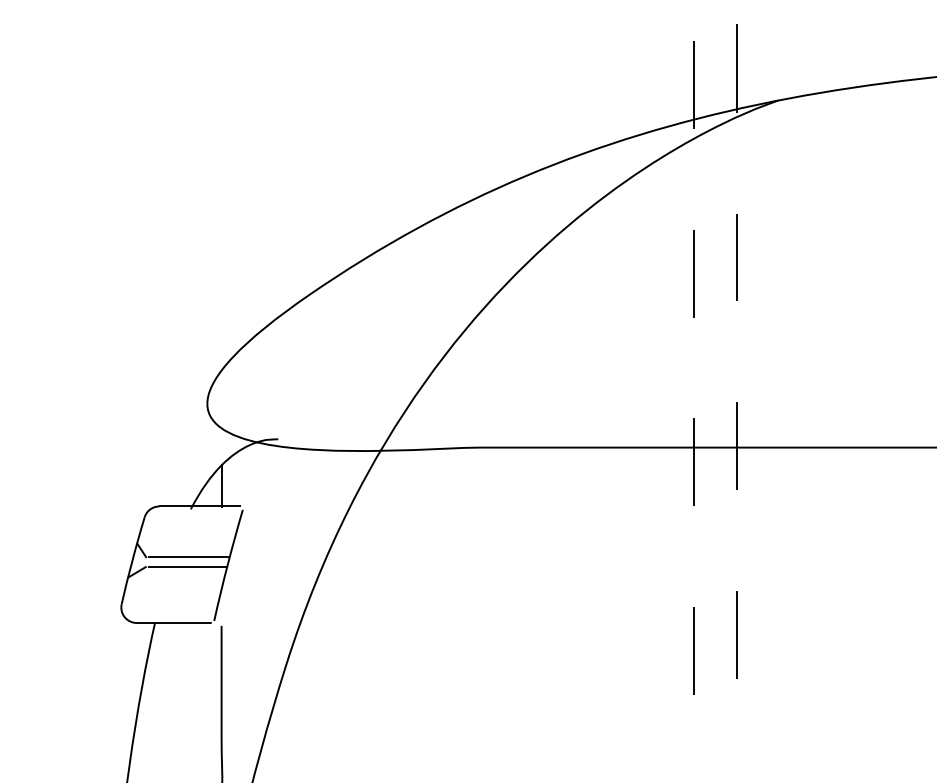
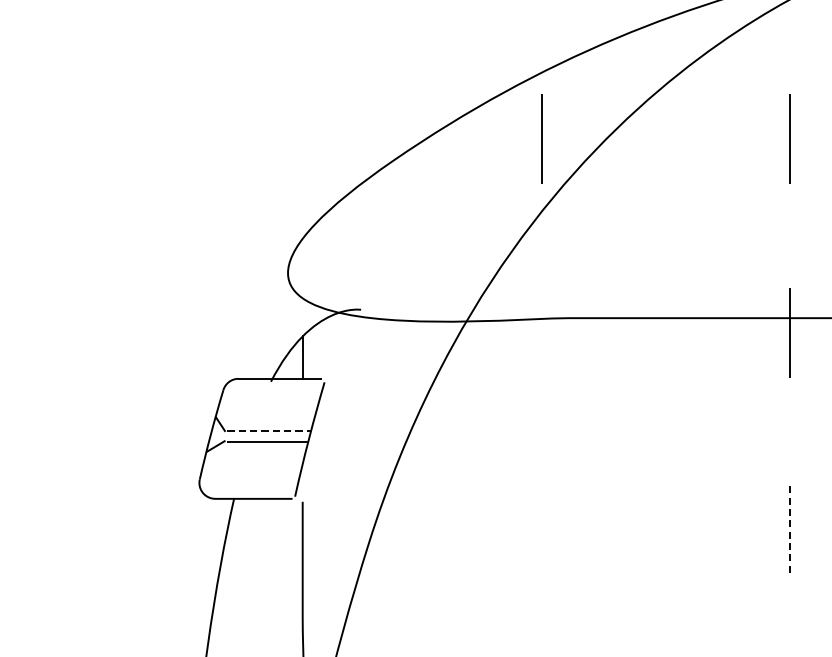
line: (453, 273) -> (541, 138), added
line: (189, 557) -> (269, 431), solid -> dashed
line: (694, 650) -> (789, 527), solid -> dashed

